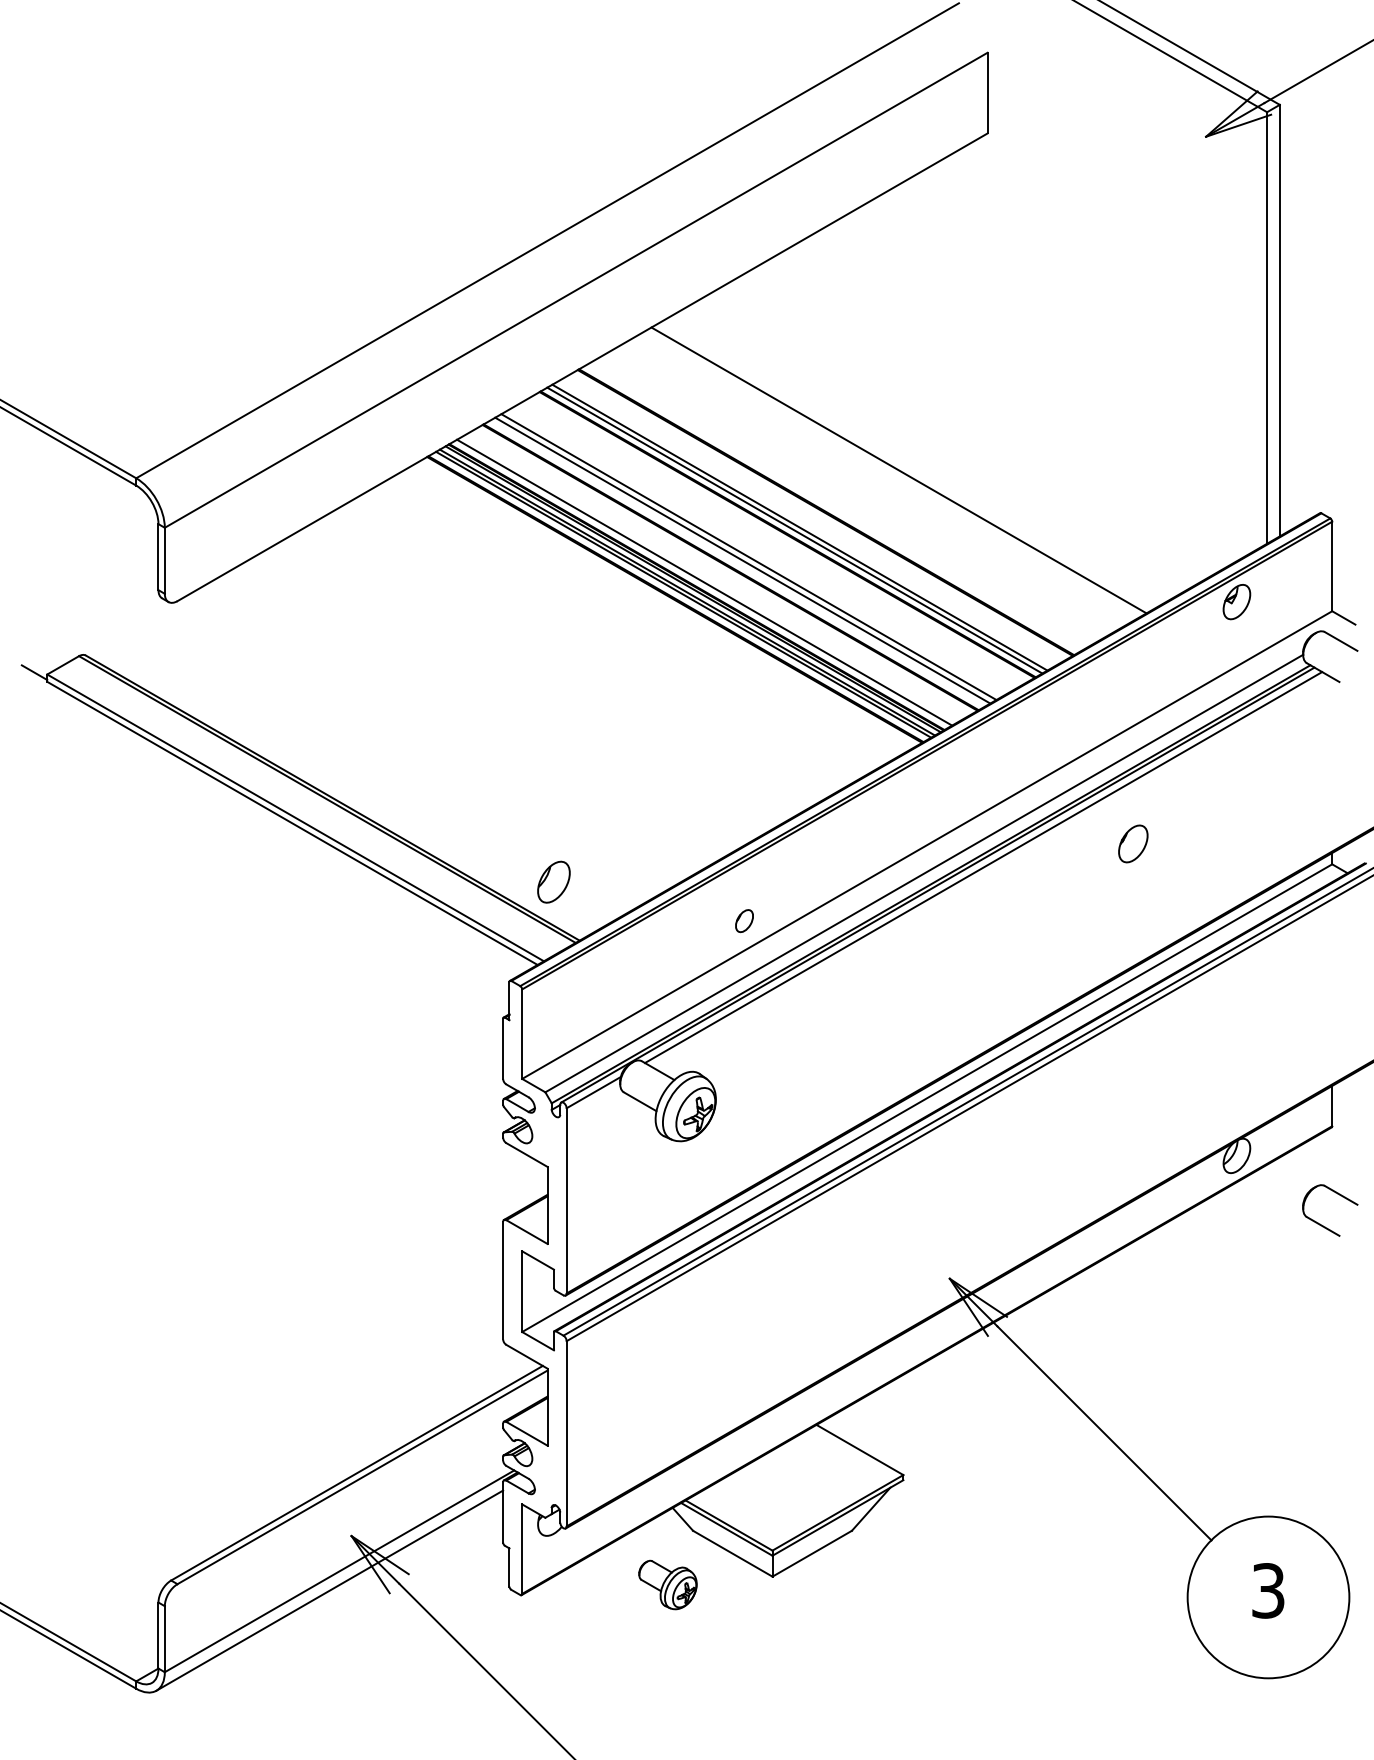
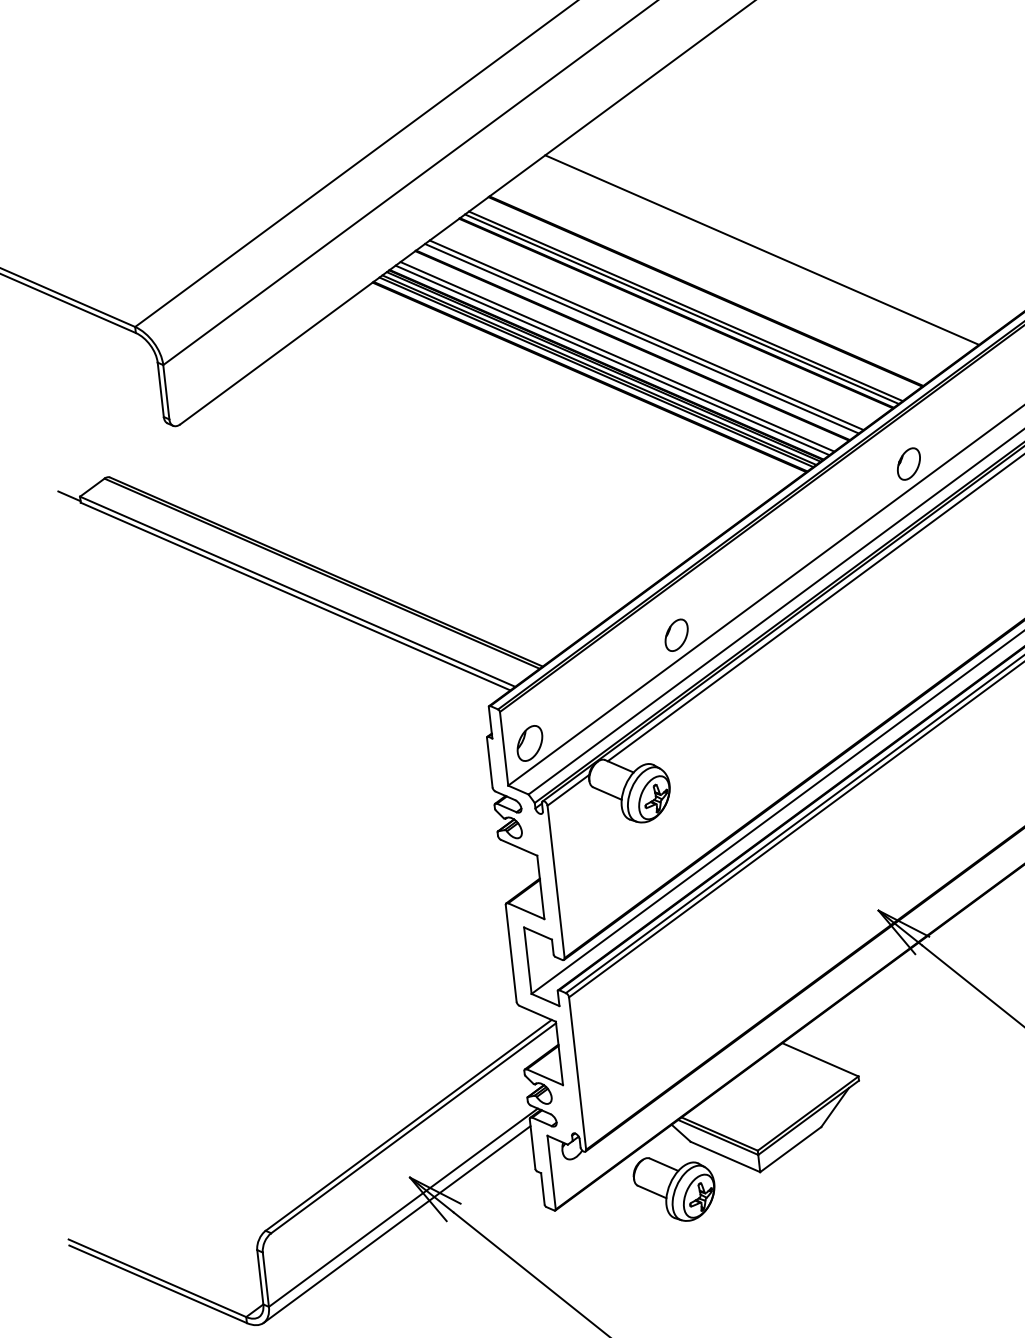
line: (710, 578) -> (617, 356), added
part: (1133, 843) -> (909, 463), moved
part: (553, 881) -> (529, 742), moved
part: (744, 920) -> (676, 634), size x1.67
part: (667, 1584) -> (674, 1188), size x1.67

